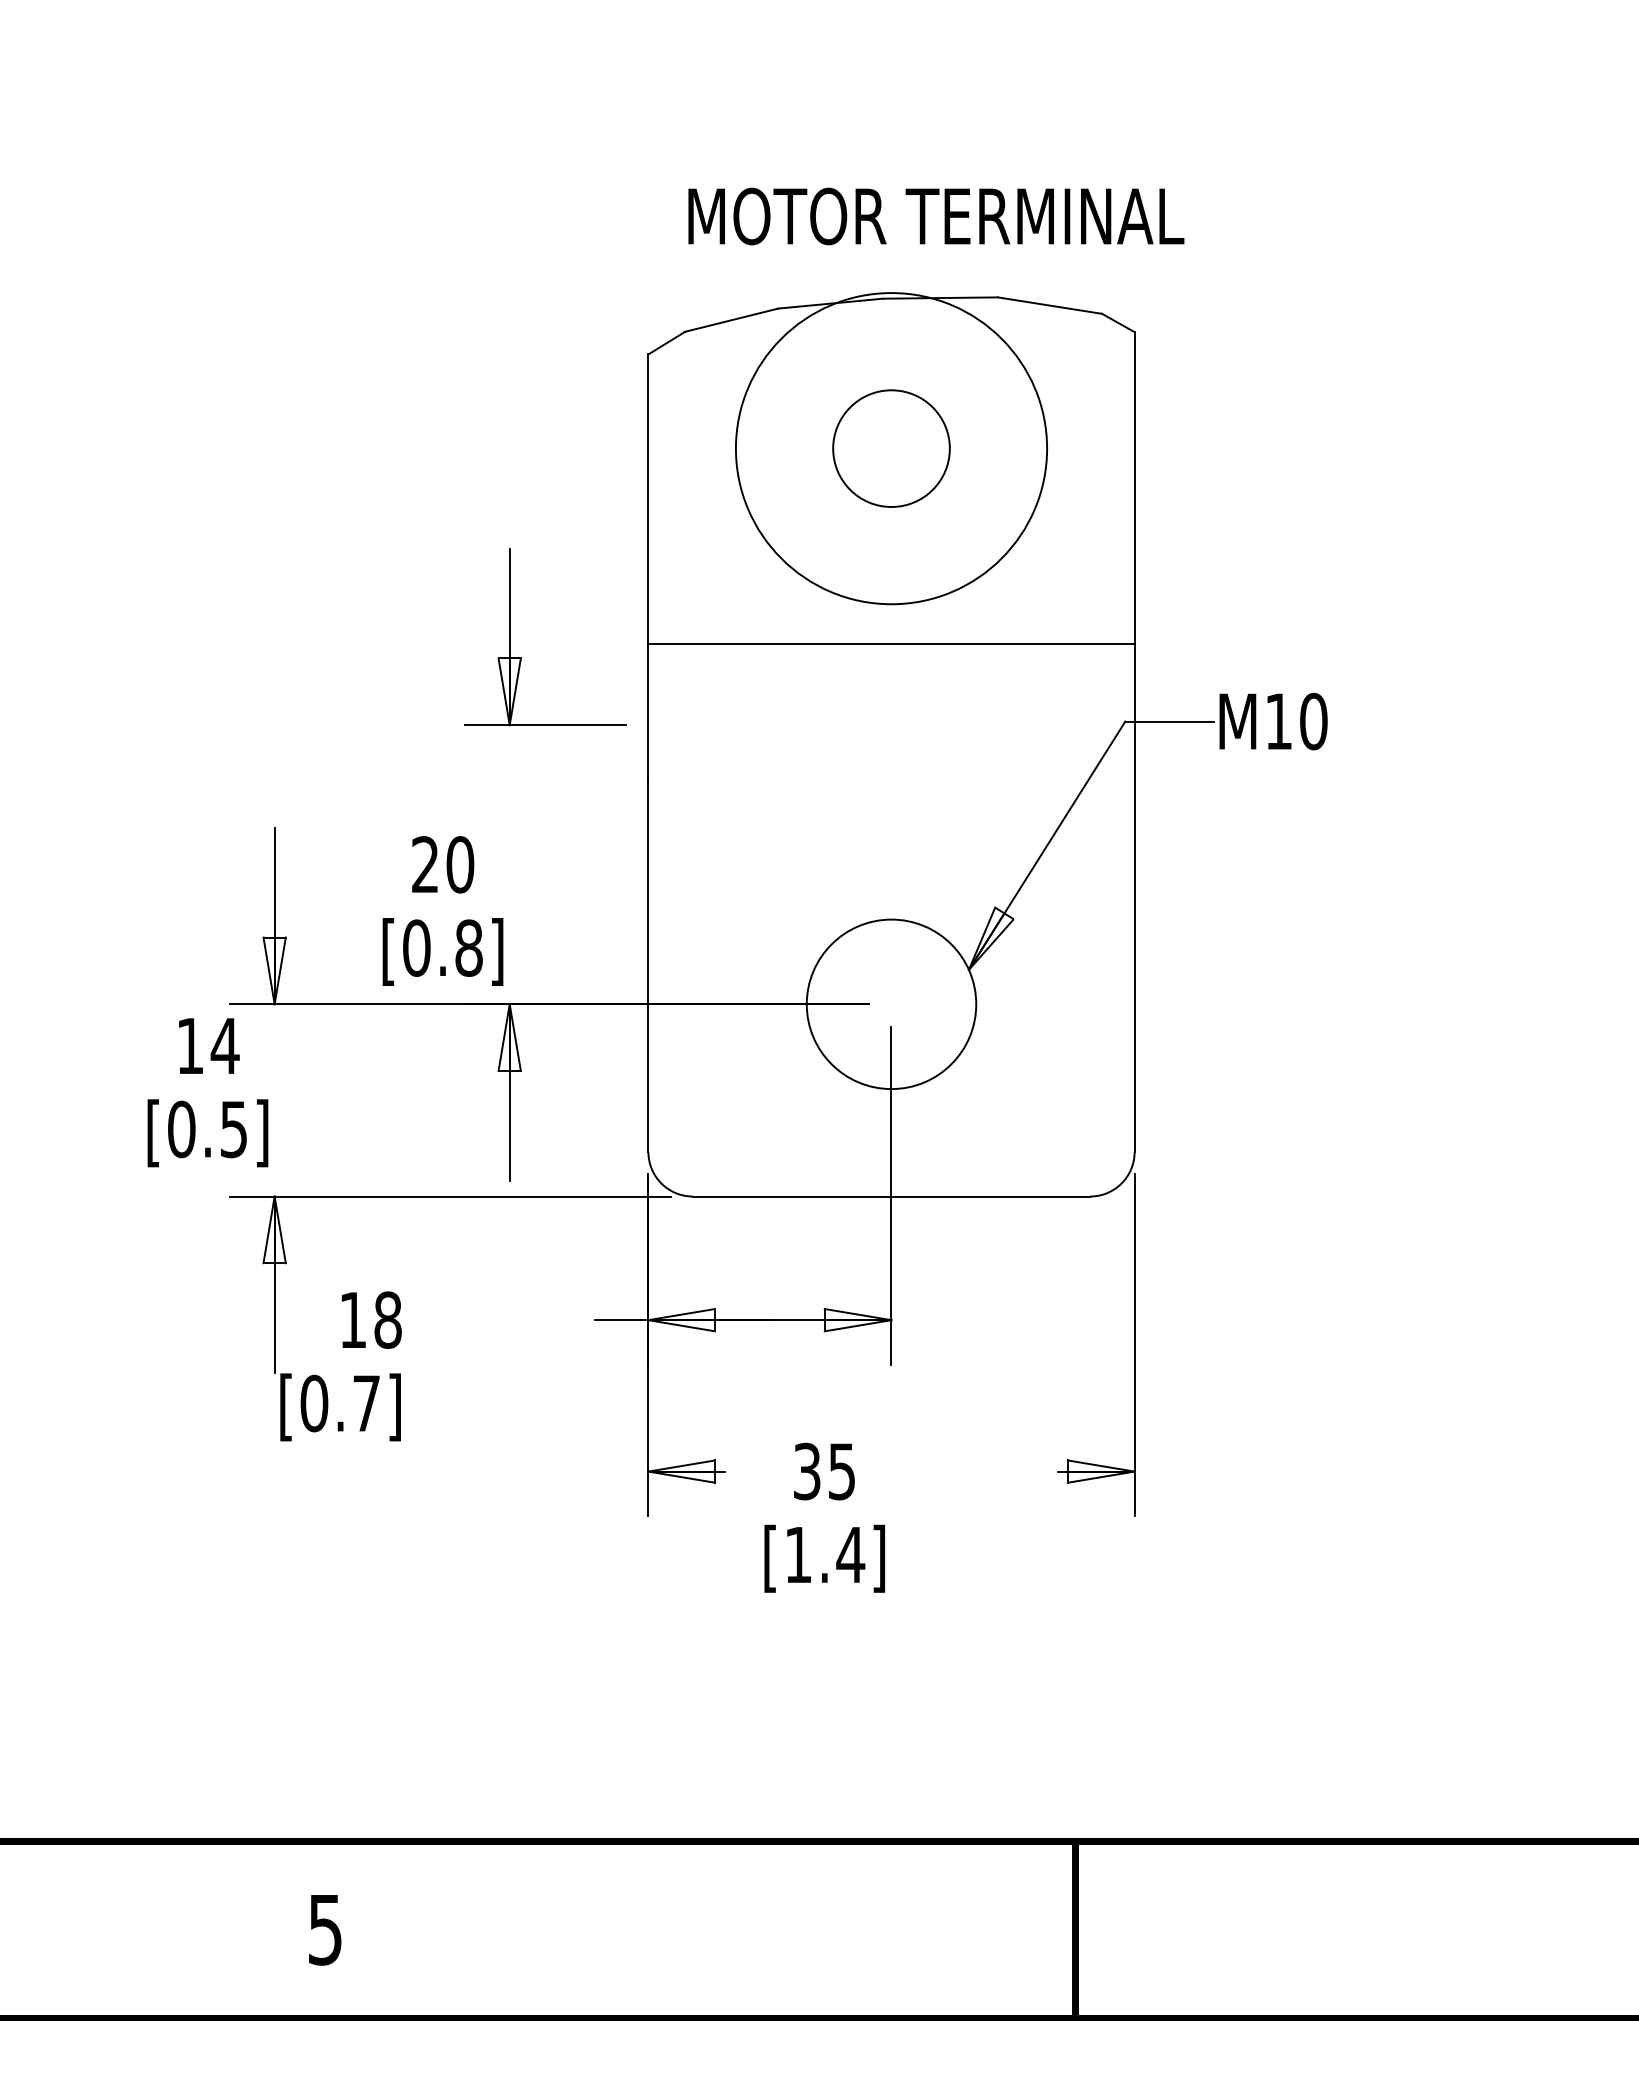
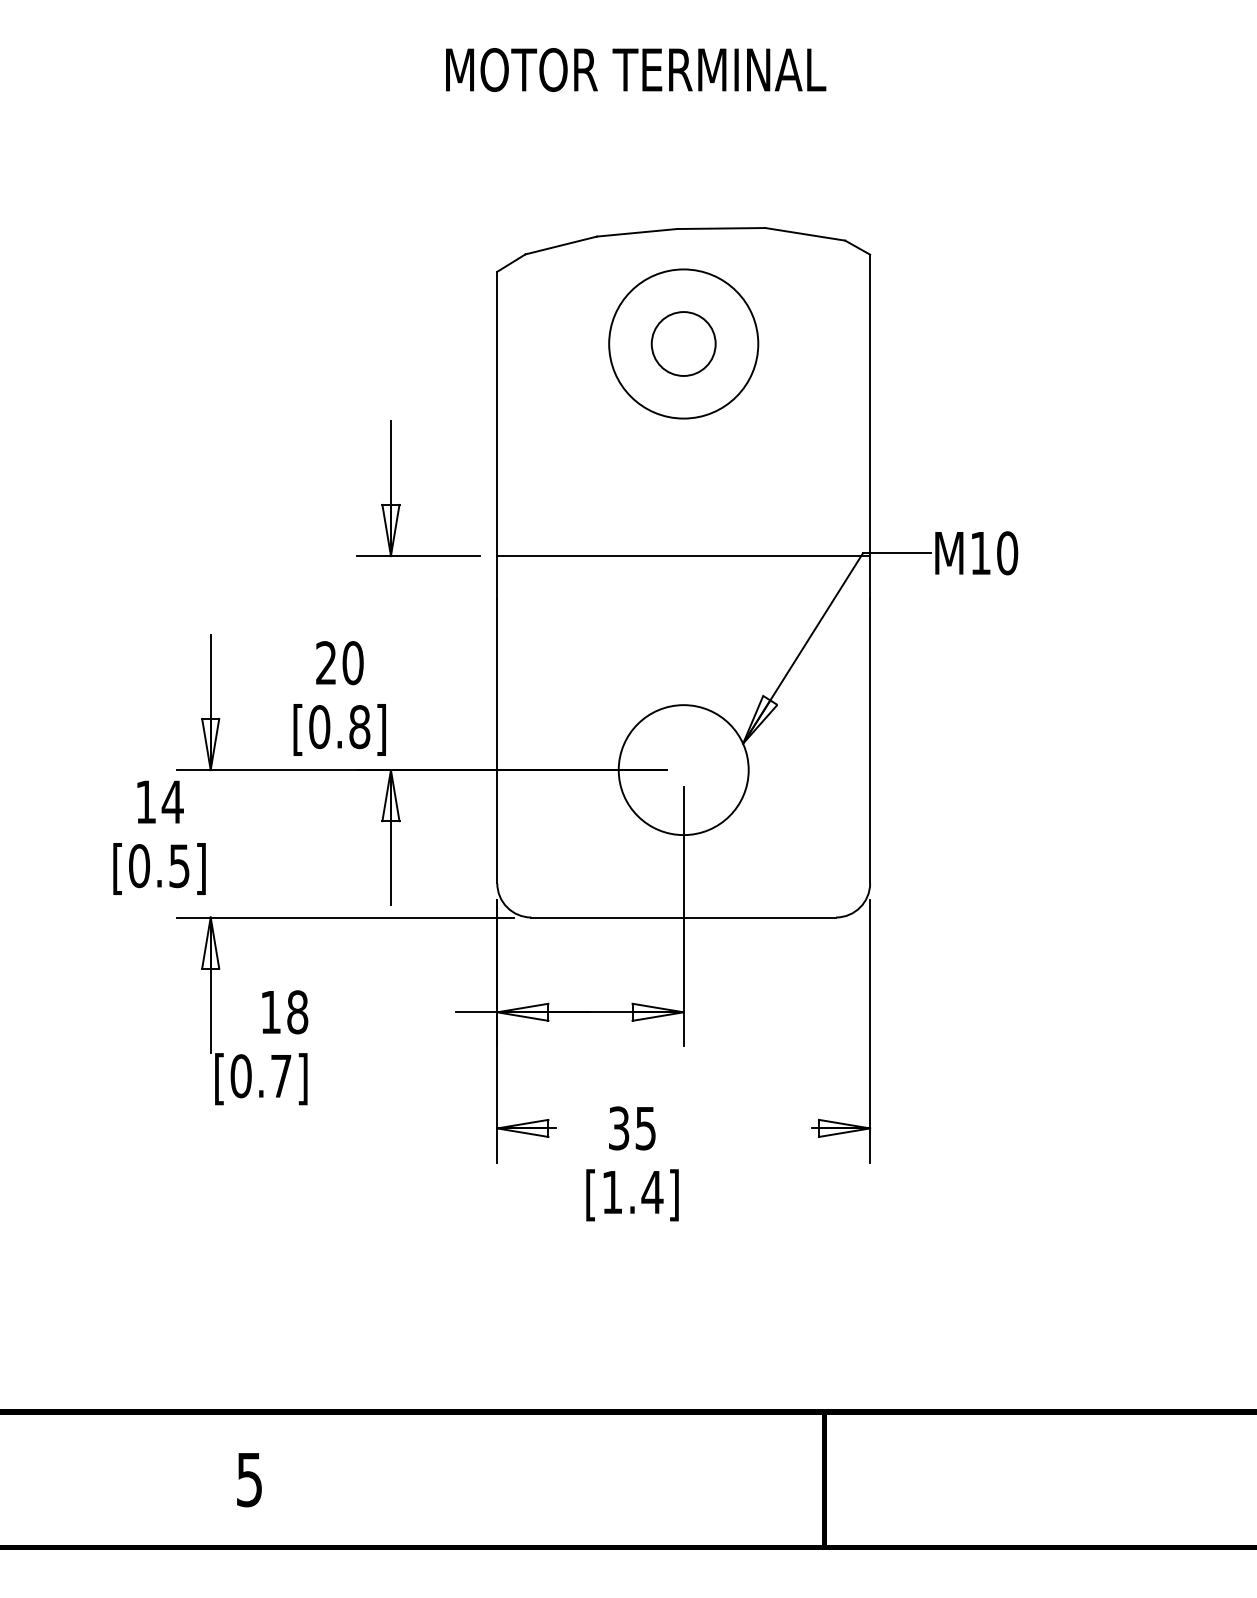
text: (936, 215) -> (636, 69), moved
circle: (891, 447) -> (683, 343), size x0.62
circle: (891, 447) -> (683, 343), size x0.71
line: (891, 644) -> (683, 556), moved

